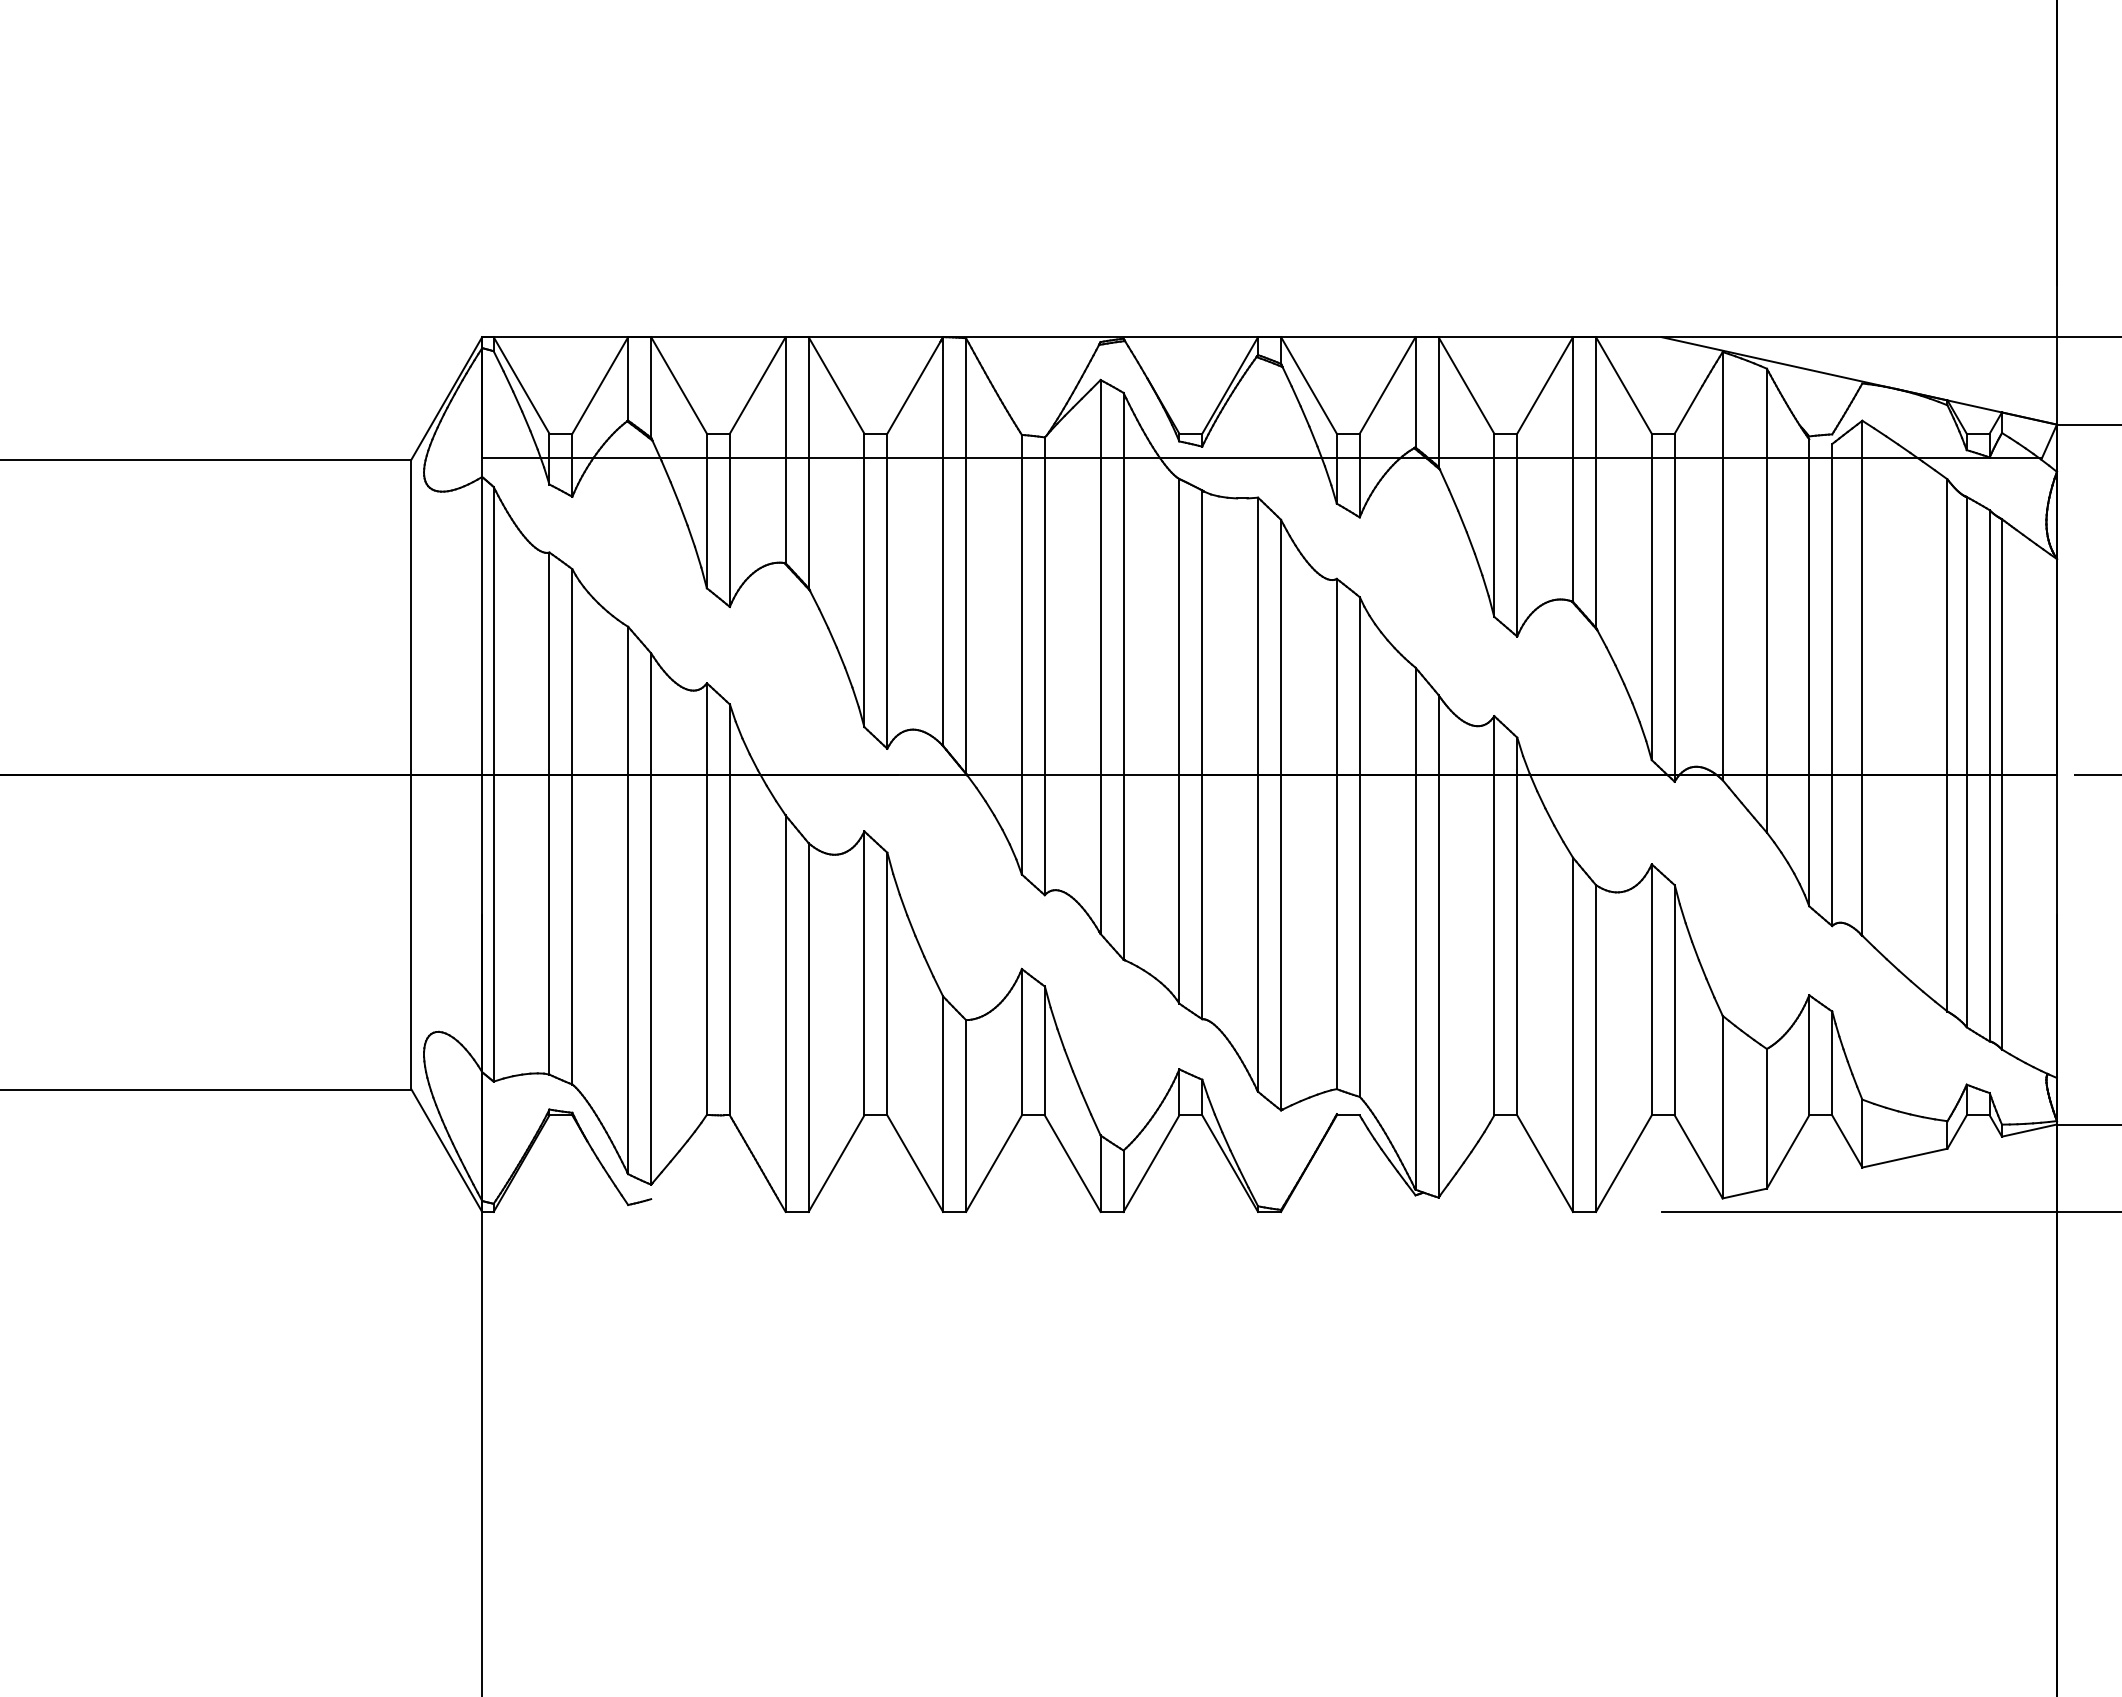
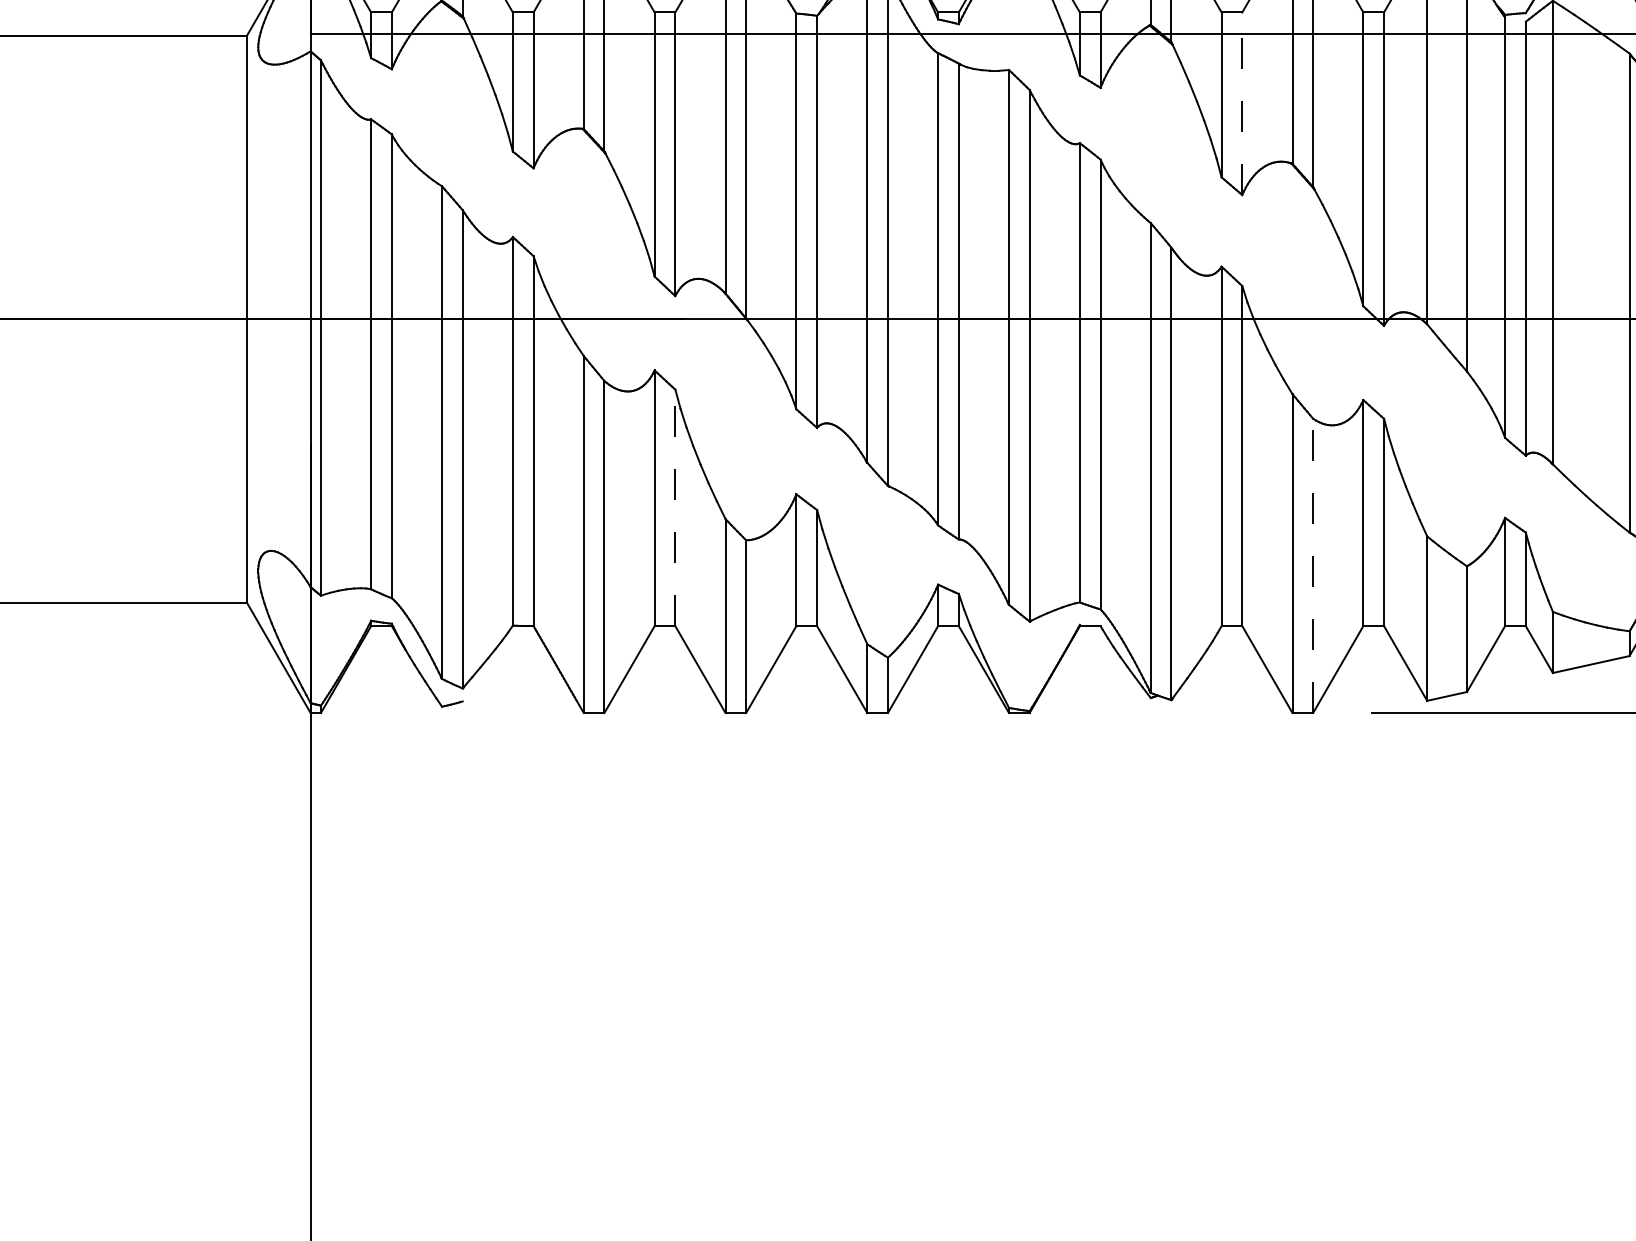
line: (1517, 534) -> (1242, 103), solid -> dashed
line: (887, 983) -> (675, 507), solid -> dashed
line: (1596, 1048) -> (1313, 565), solid -> dashed

